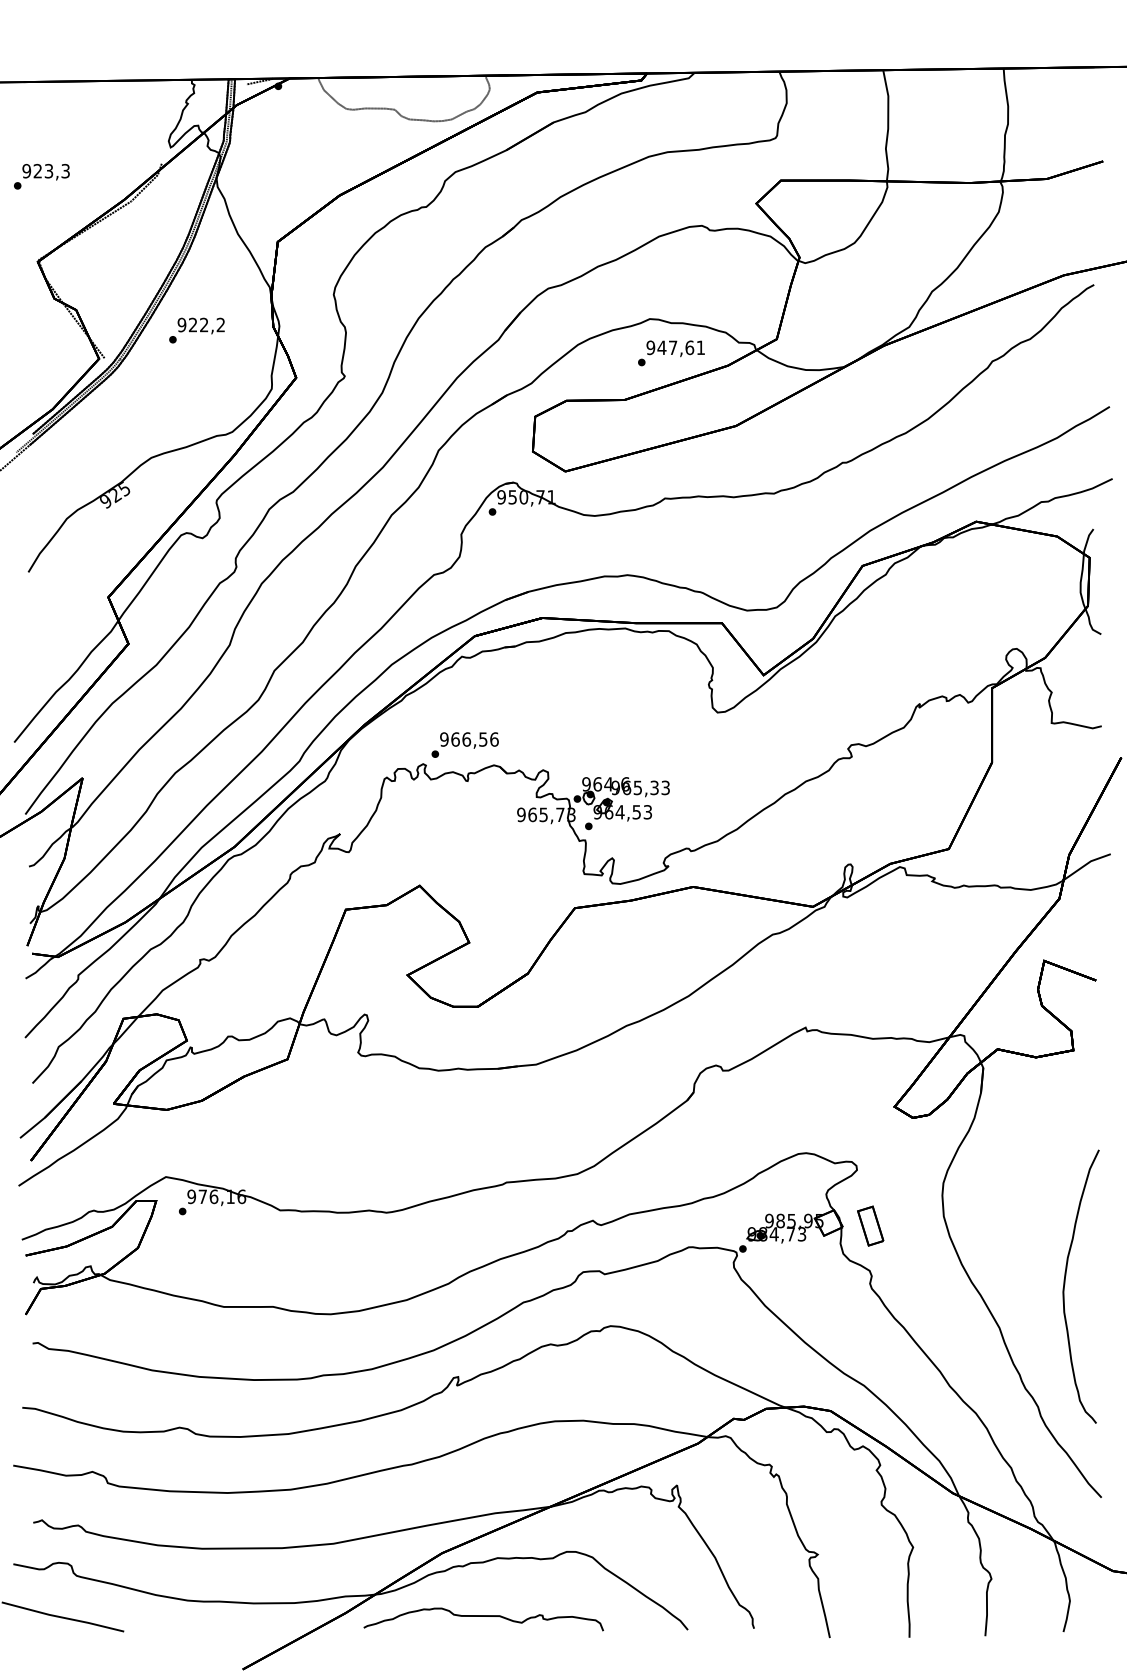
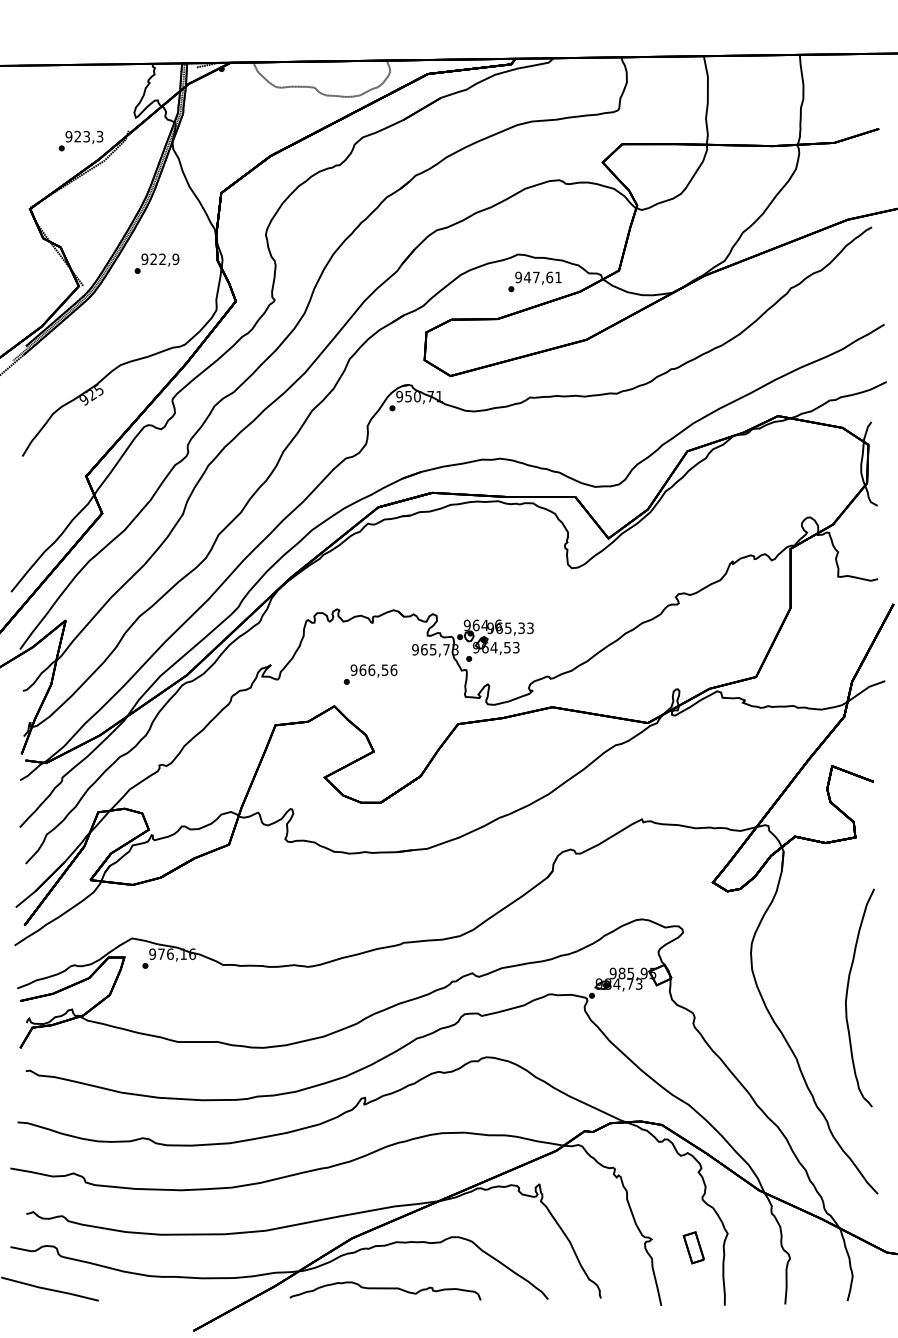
text: (41, 176) -> (80, 140), moved
text: (220, 324) -> (175, 258), 922,2 -> 922,9
text: (464, 744) -> (370, 674), moved
part: (870, 1225) -> (693, 1247), moved
curve: (1065, 1284) -> (847, 996), moved

